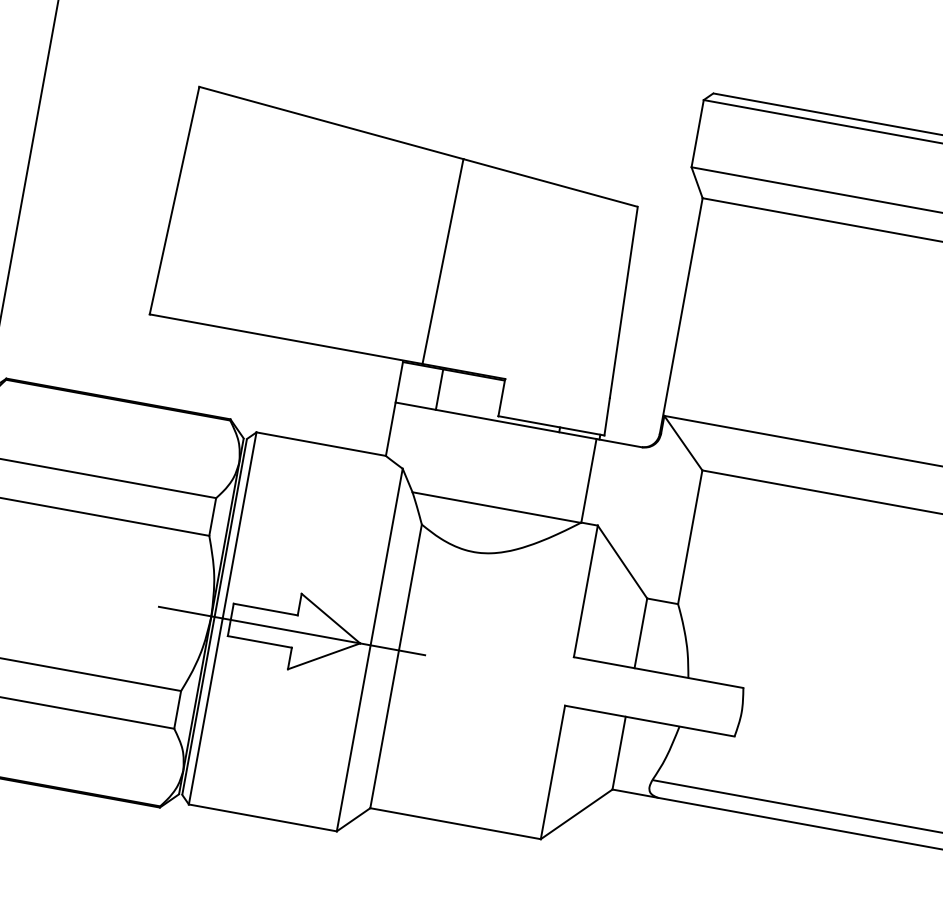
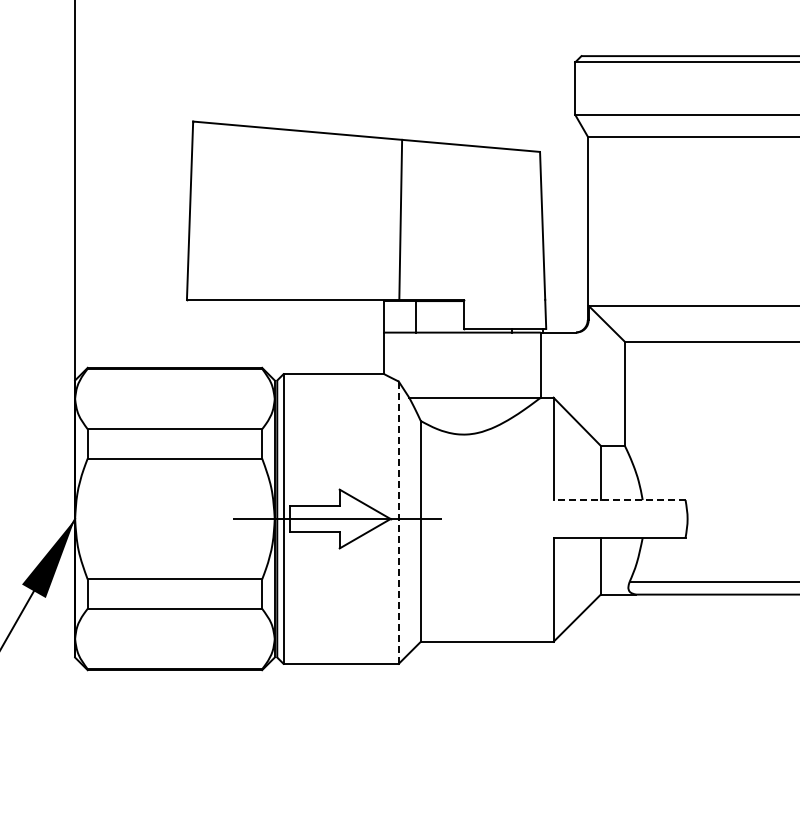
line: (369, 649) -> (398, 522), solid -> dashed
line: (658, 673) -> (619, 500), solid -> dashed

